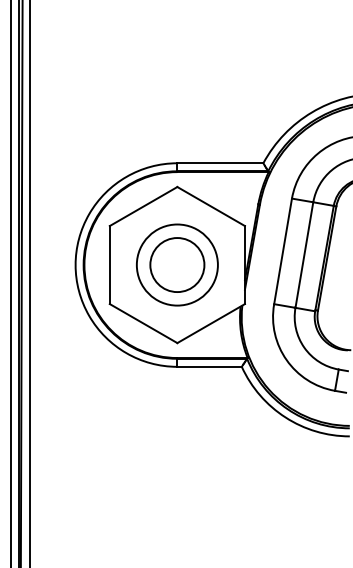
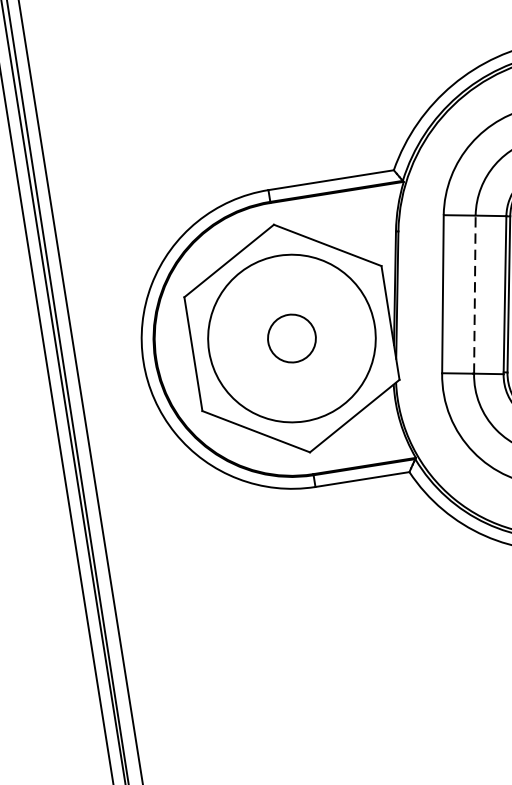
line: (304, 255) -> (475, 295), solid -> dashed
circle: (176, 264) -> (290, 337), size x1.4
circle: (177, 265) -> (292, 339), size x0.6

